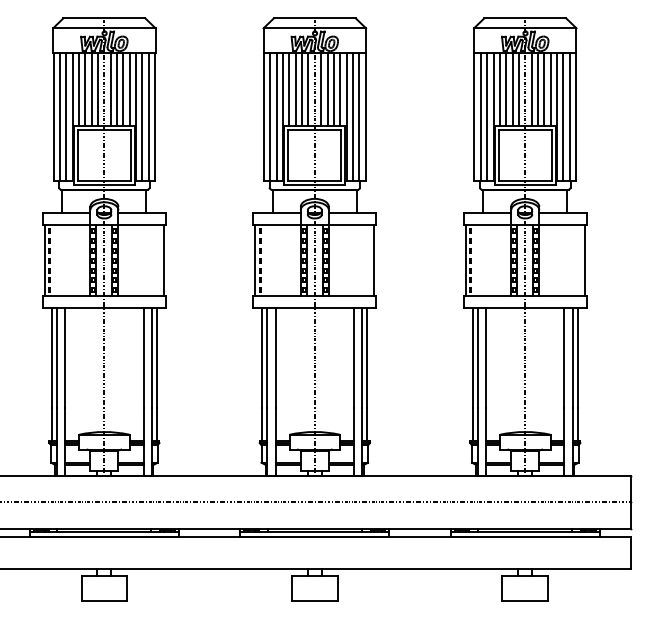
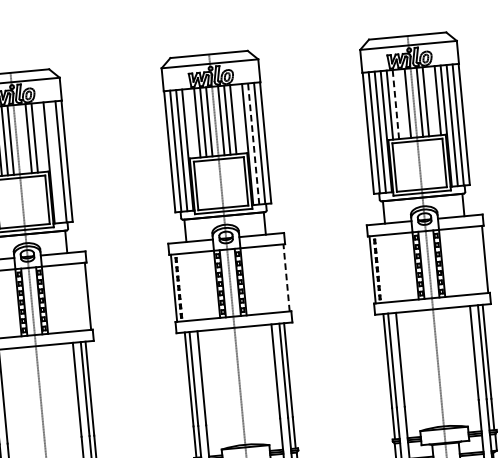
line: (110, 88) -> (22, 138), removed
line: (129, 88) -> (40, 136), removed
line: (289, 88) -> (191, 122), removed
line: (340, 88) -> (239, 118), removed
line: (512, 88) -> (401, 103), removed
line: (544, 88) -> (431, 100), removed
line: (506, 89) -> (396, 104), solid -> dashed
line: (142, 116) -> (55, 162), removed
line: (352, 116) -> (253, 143), solid -> dashed
line: (374, 260) -> (286, 277), solid -> dashed

